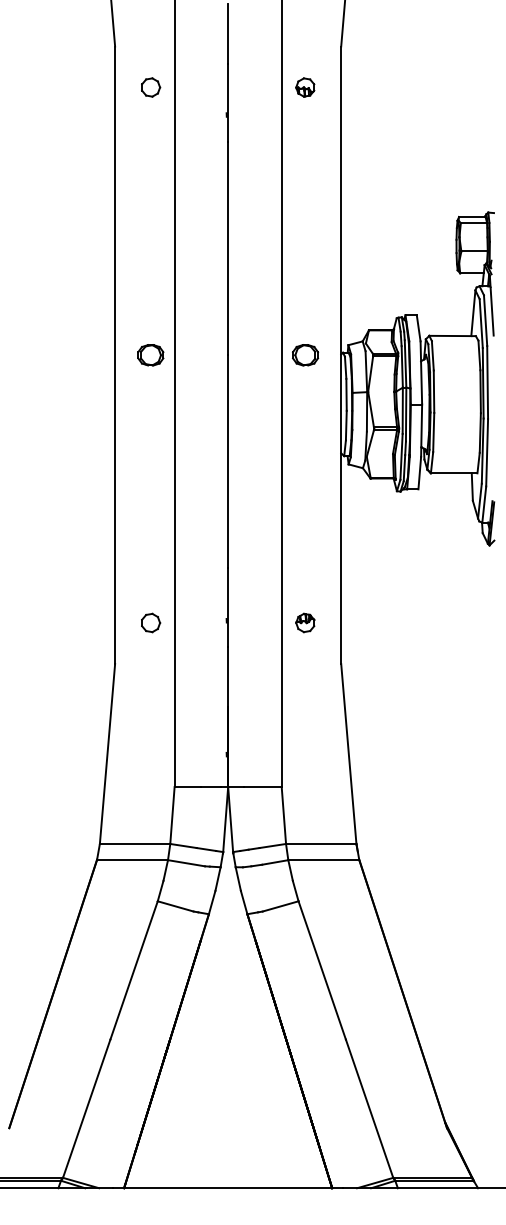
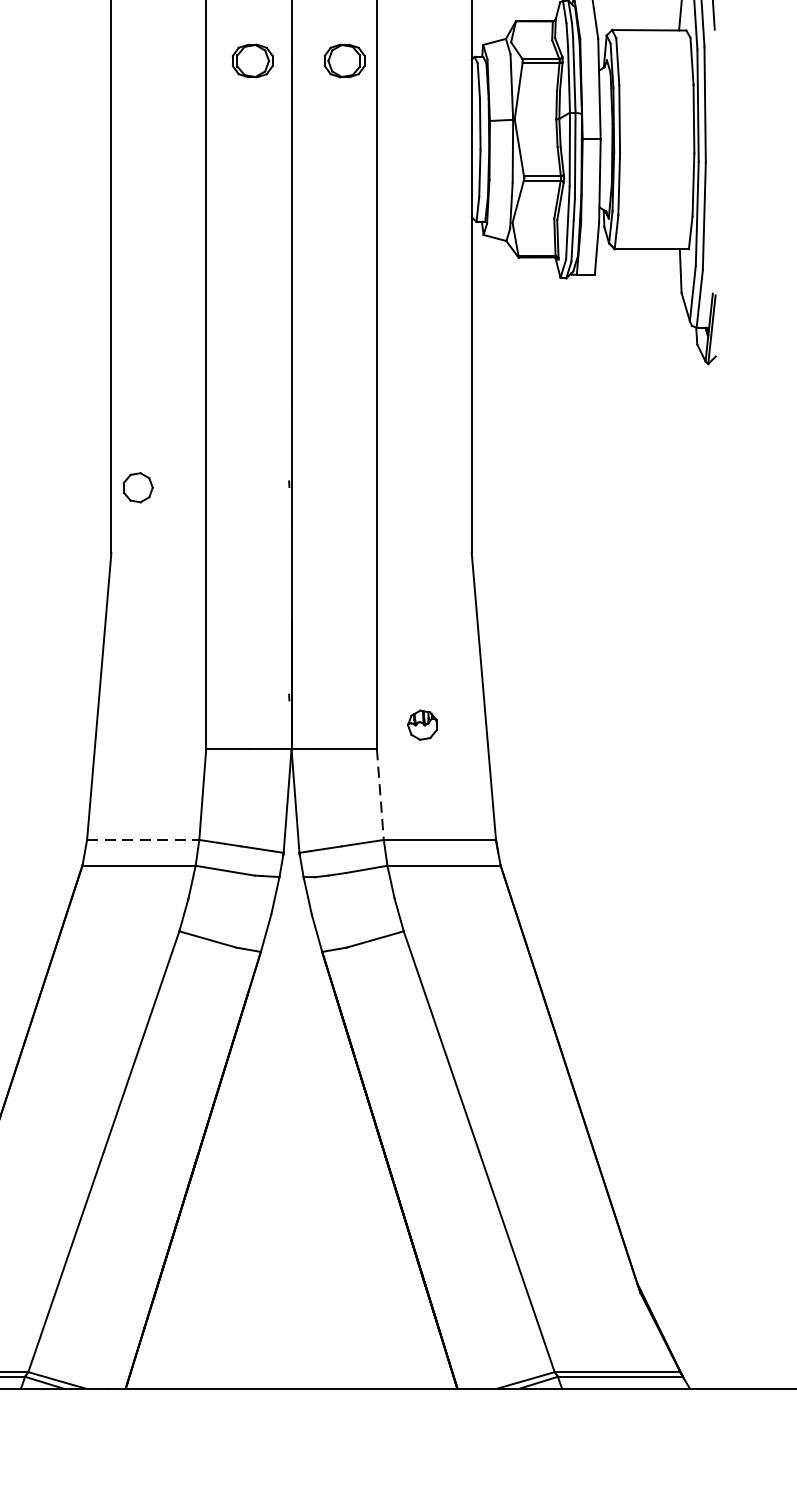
part: (150, 355) -> (252, 61), moved
part: (305, 355) -> (344, 61), moved
part: (151, 622) -> (139, 486), moved
part: (305, 622) -> (422, 724), moved
line: (283, 815) -> (379, 794), solid -> dashed
line: (135, 843) -> (143, 839), solid -> dashed

